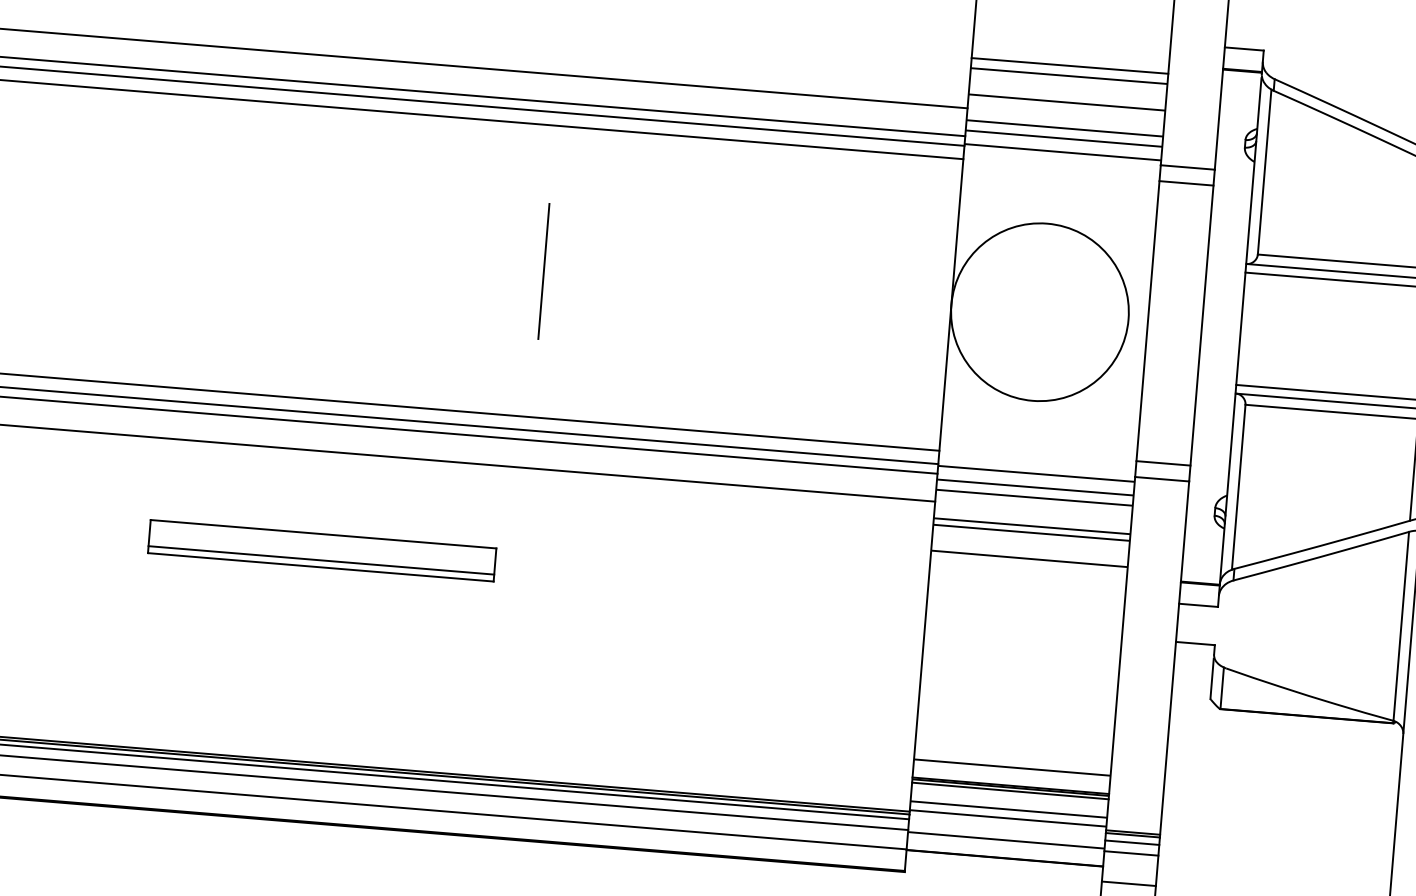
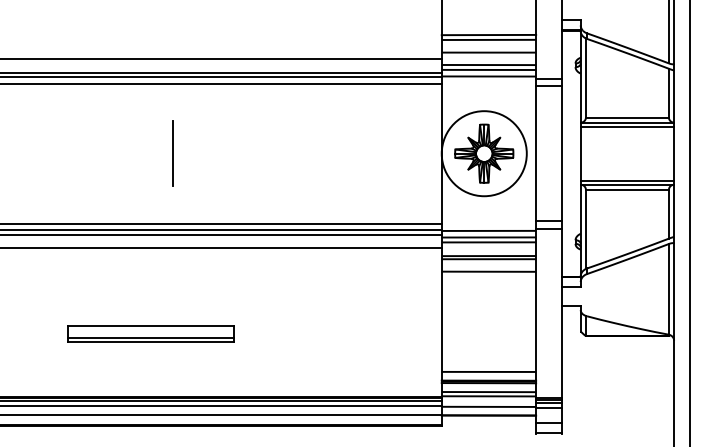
line: (542, 270) -> (172, 153), moved
part: (1040, 311) -> (484, 153), added
part: (320, 550) -> (150, 333), moved

